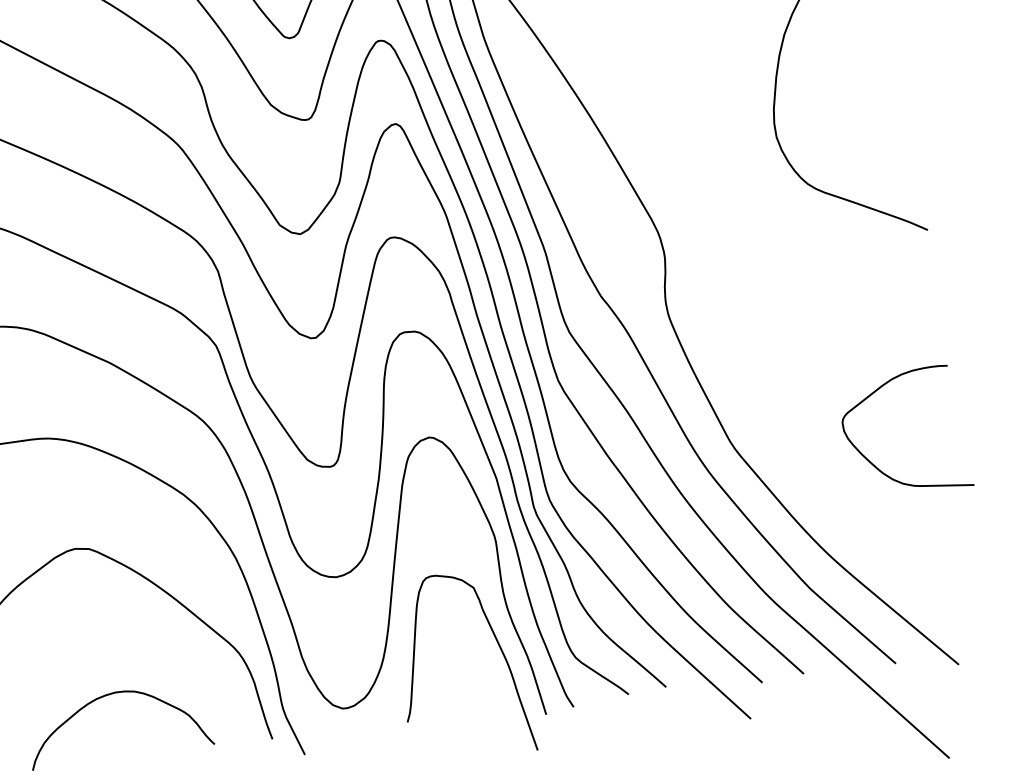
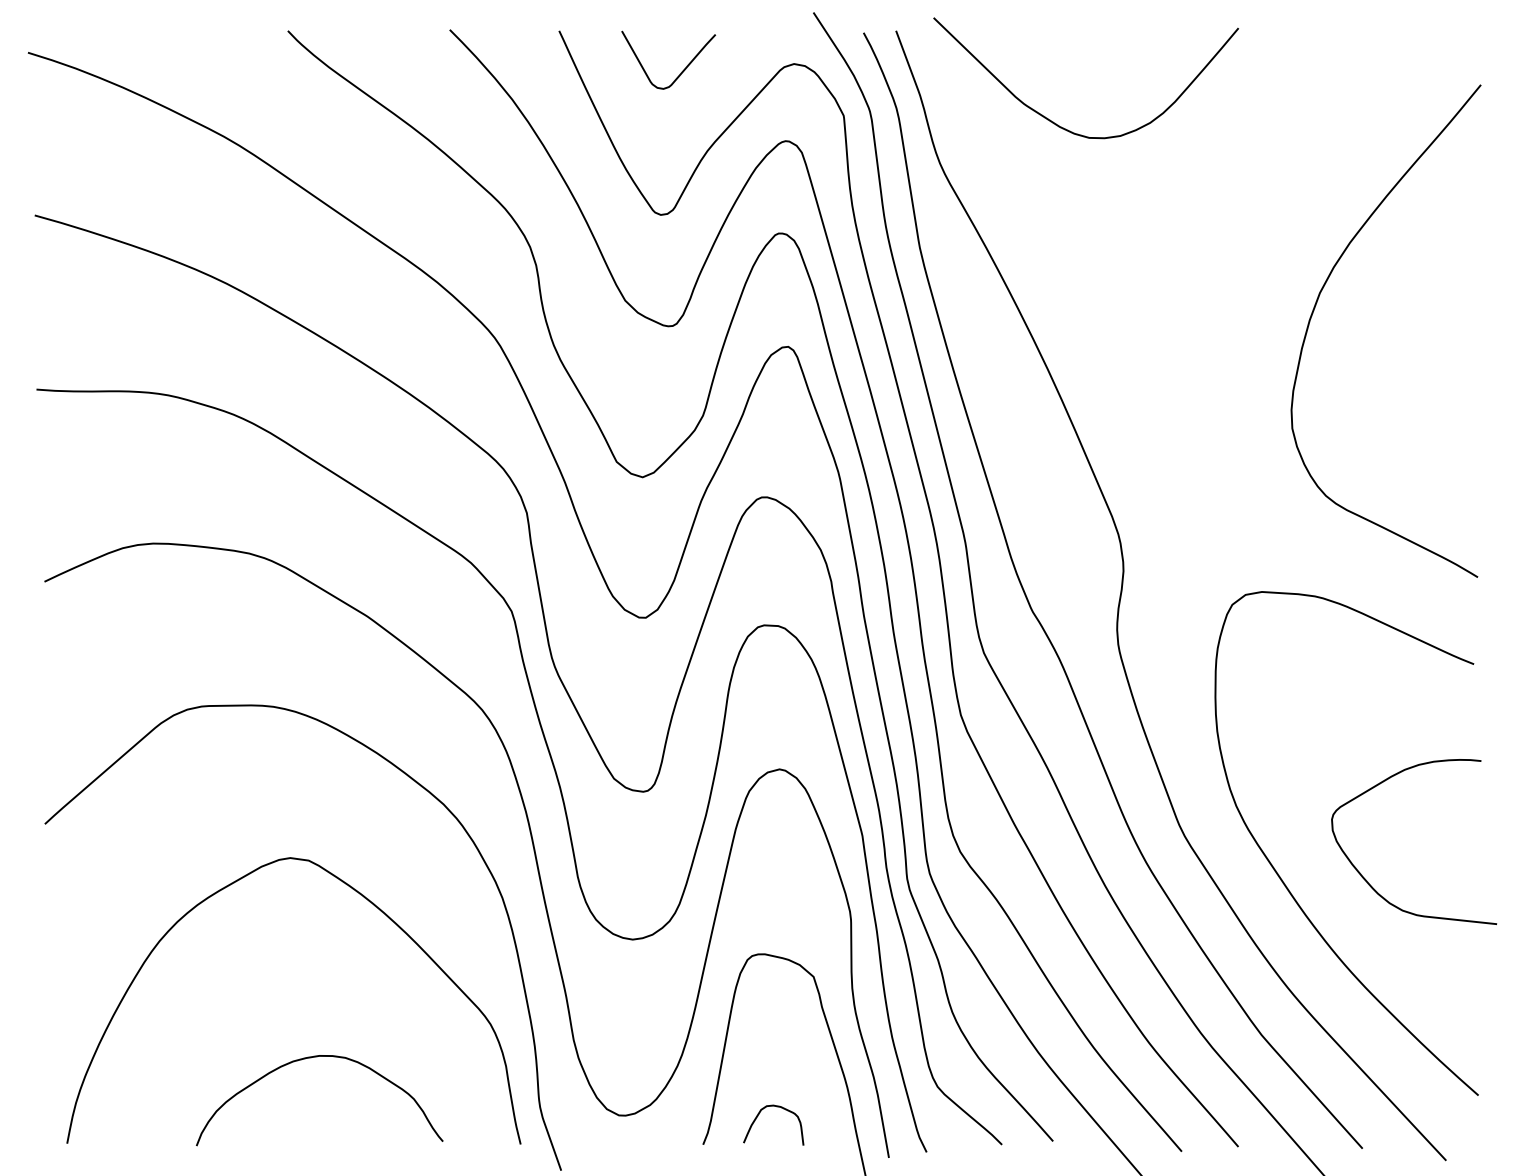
curve: (815, 476) -> (1286, 885), added
curve: (445, 696) -> (758, 1116), added

